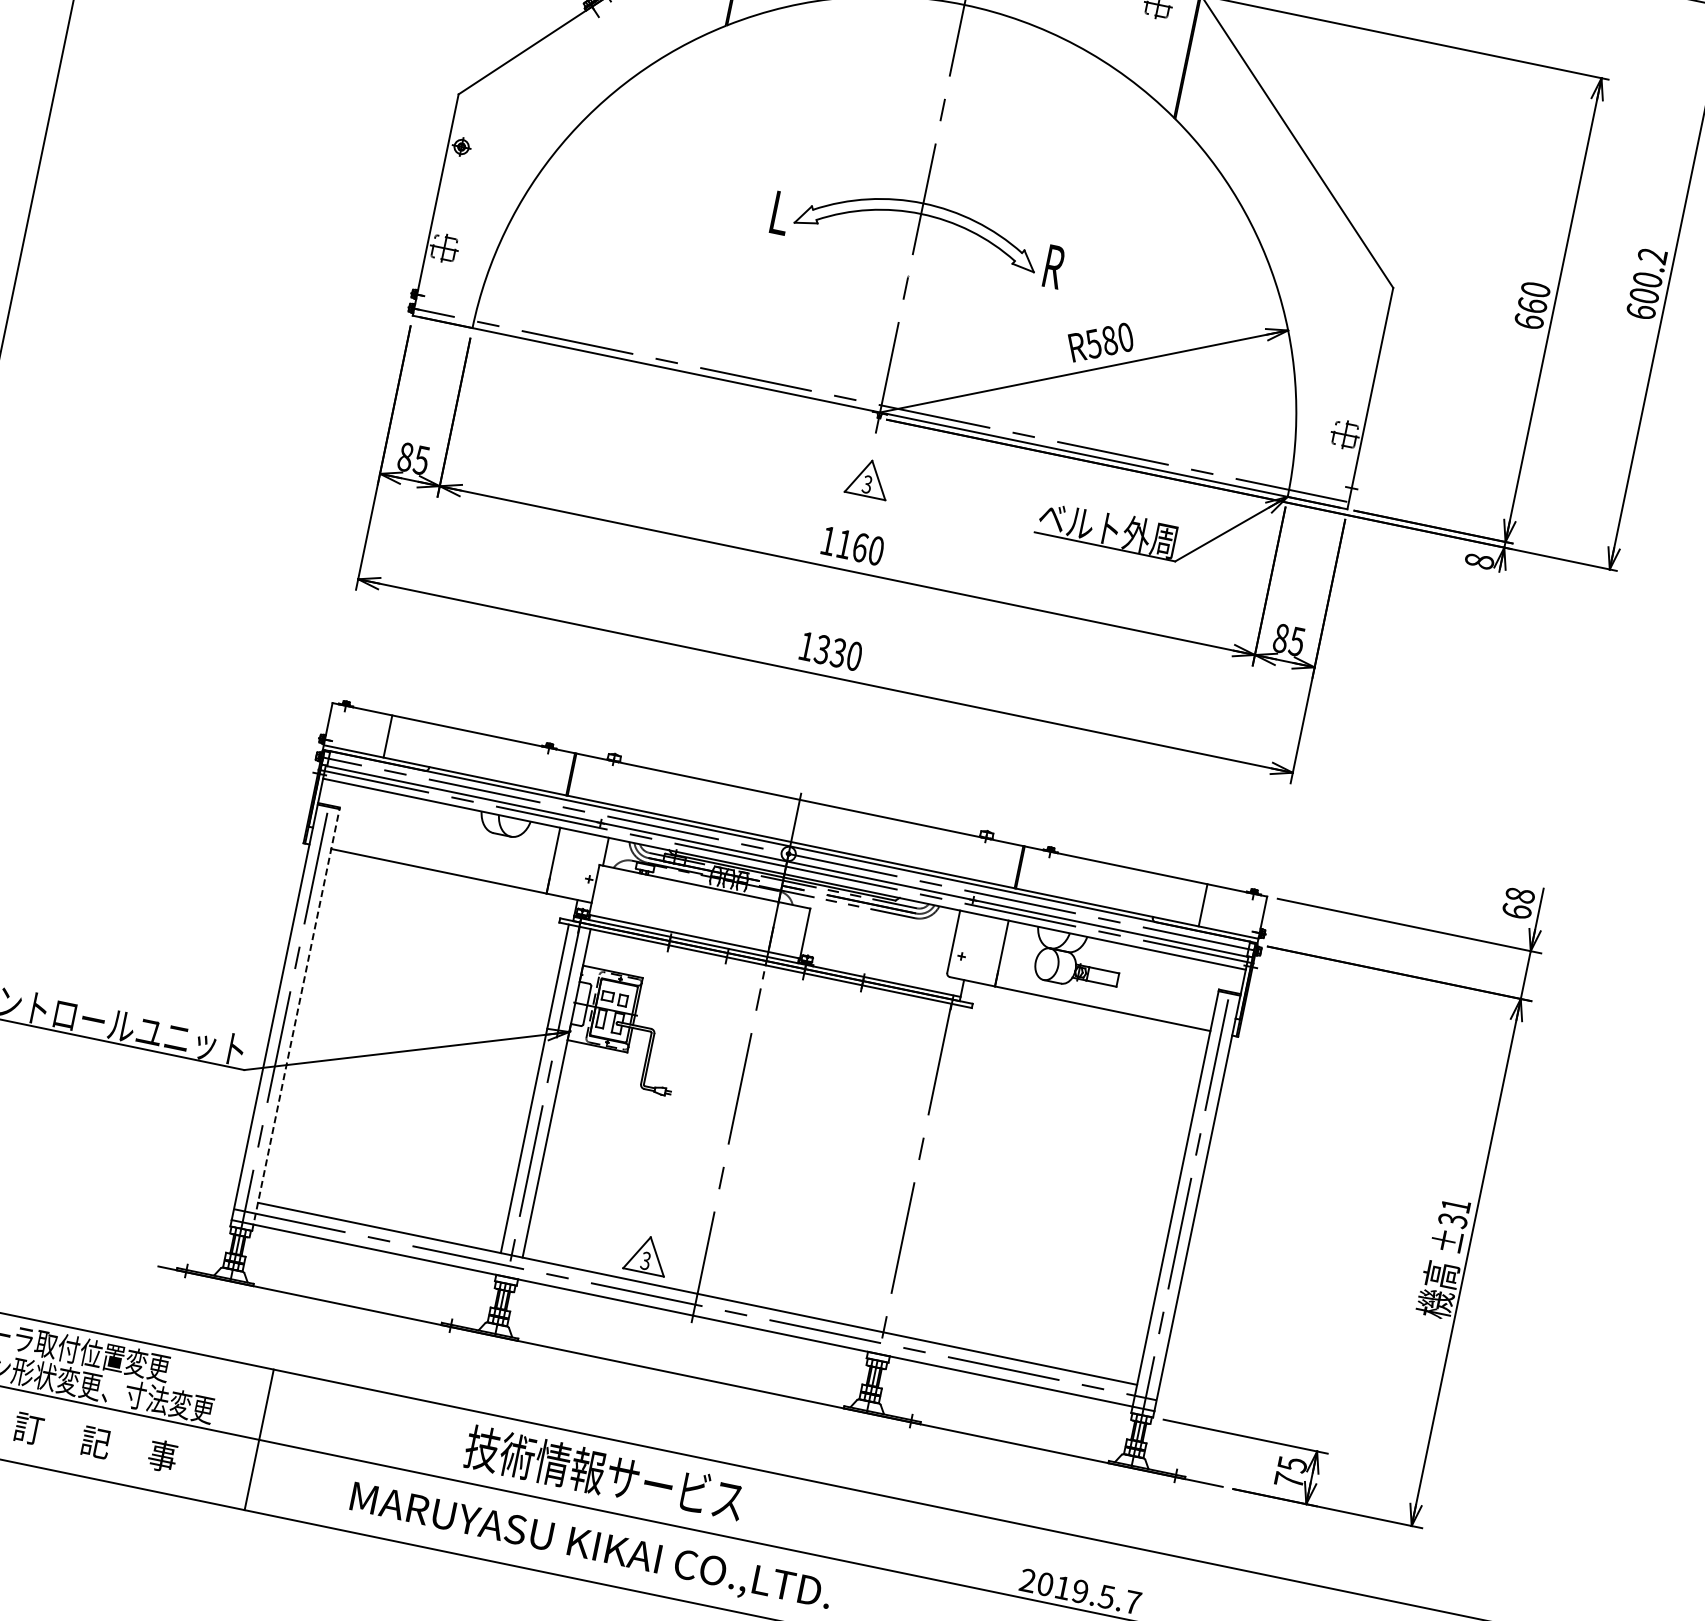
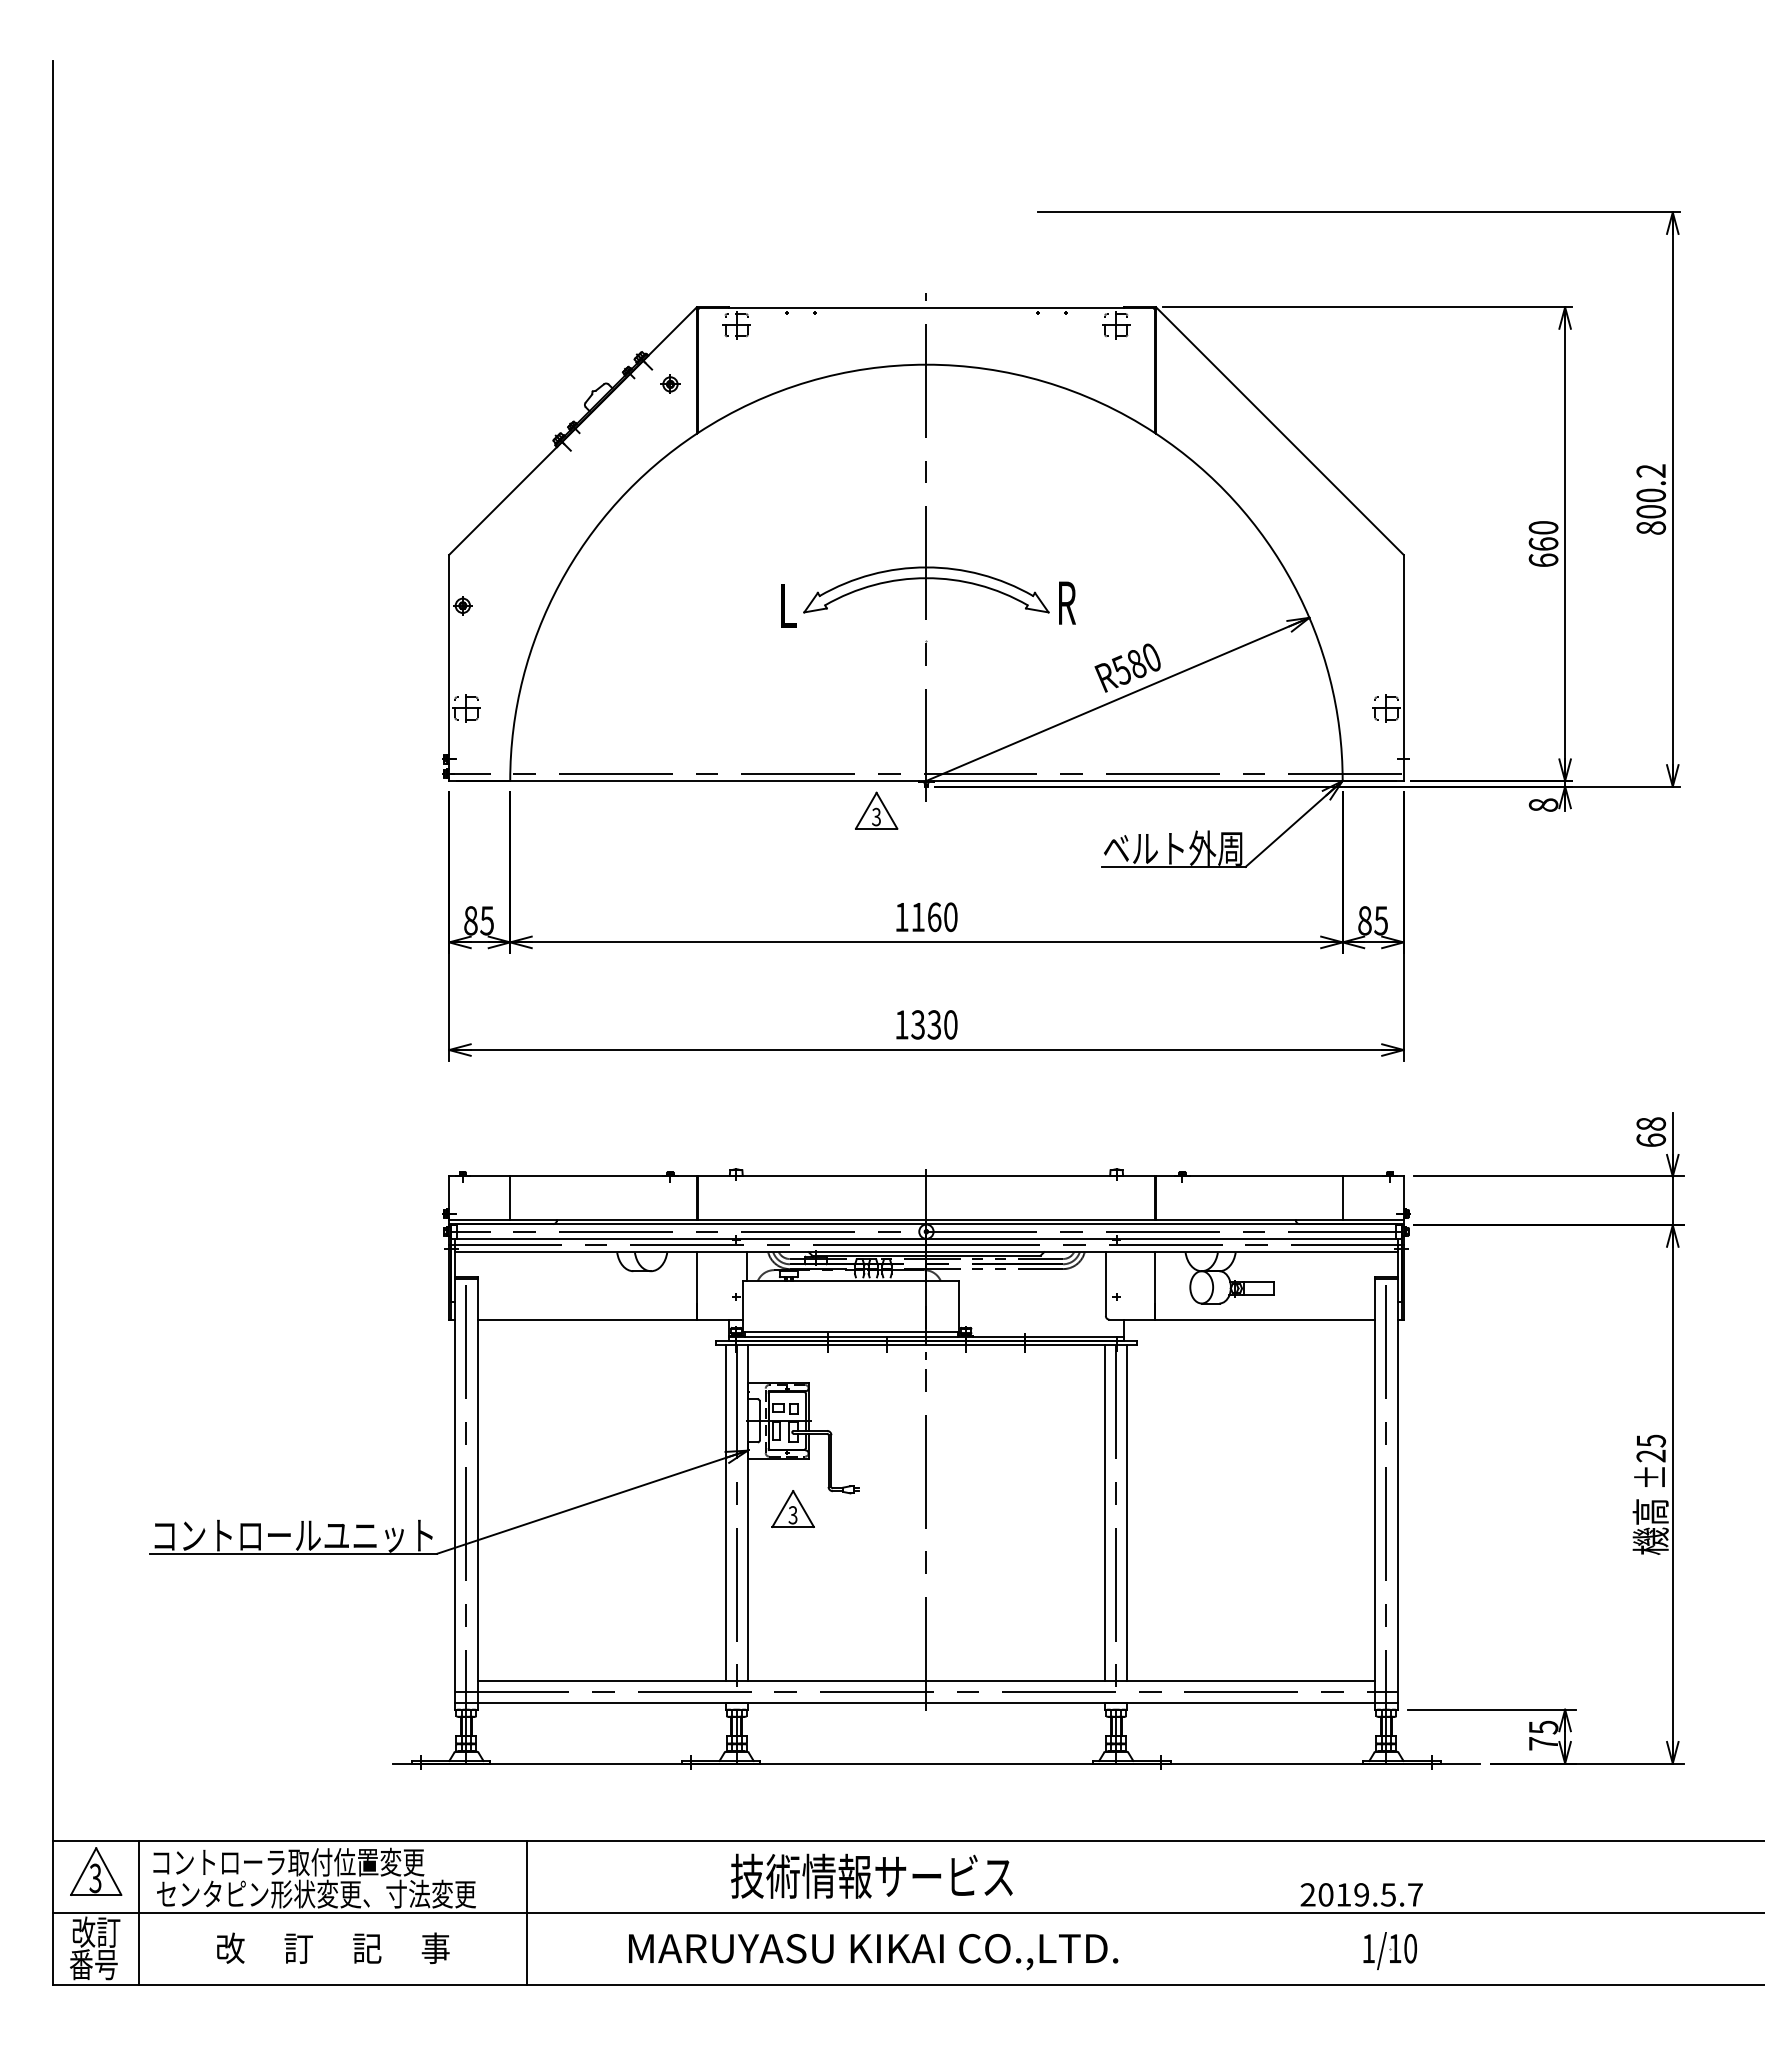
text: (1640, 311) -> (1650, 527), 600.2 -> 800.2
part: (868, 478) -> (876, 810), moved
line: (296, 1018) -> (477, 1492), dashed -> solid
line: (907, 1165) -> (1105, 1512), added
line: (928, 1169) -> (1127, 1512), added
text: (1454, 1213) -> (1651, 1448), ±31 -> ±25
part: (646, 1254) -> (792, 1508), moved

